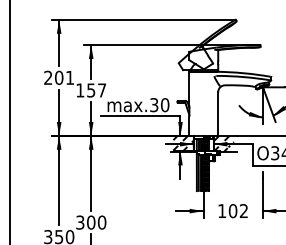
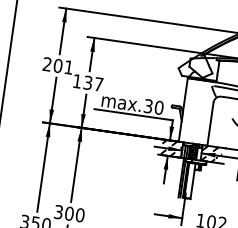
text: (91, 89) -> (88, 81), 157 -> 137
hatch: (205, 172) -> (189, 180), removed

